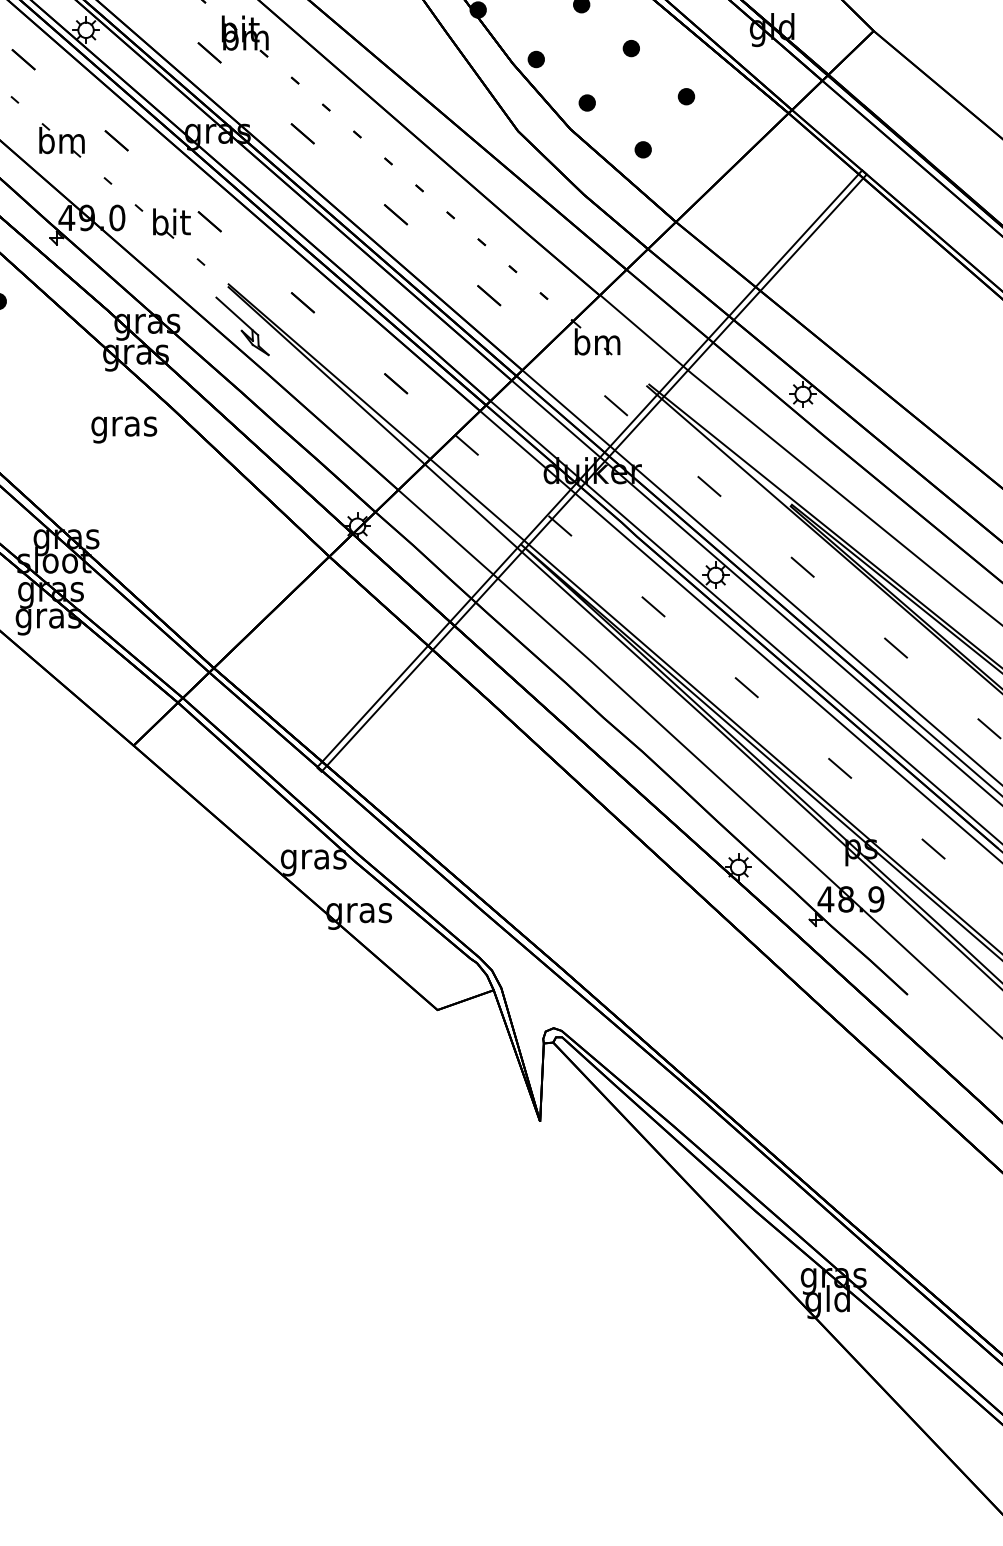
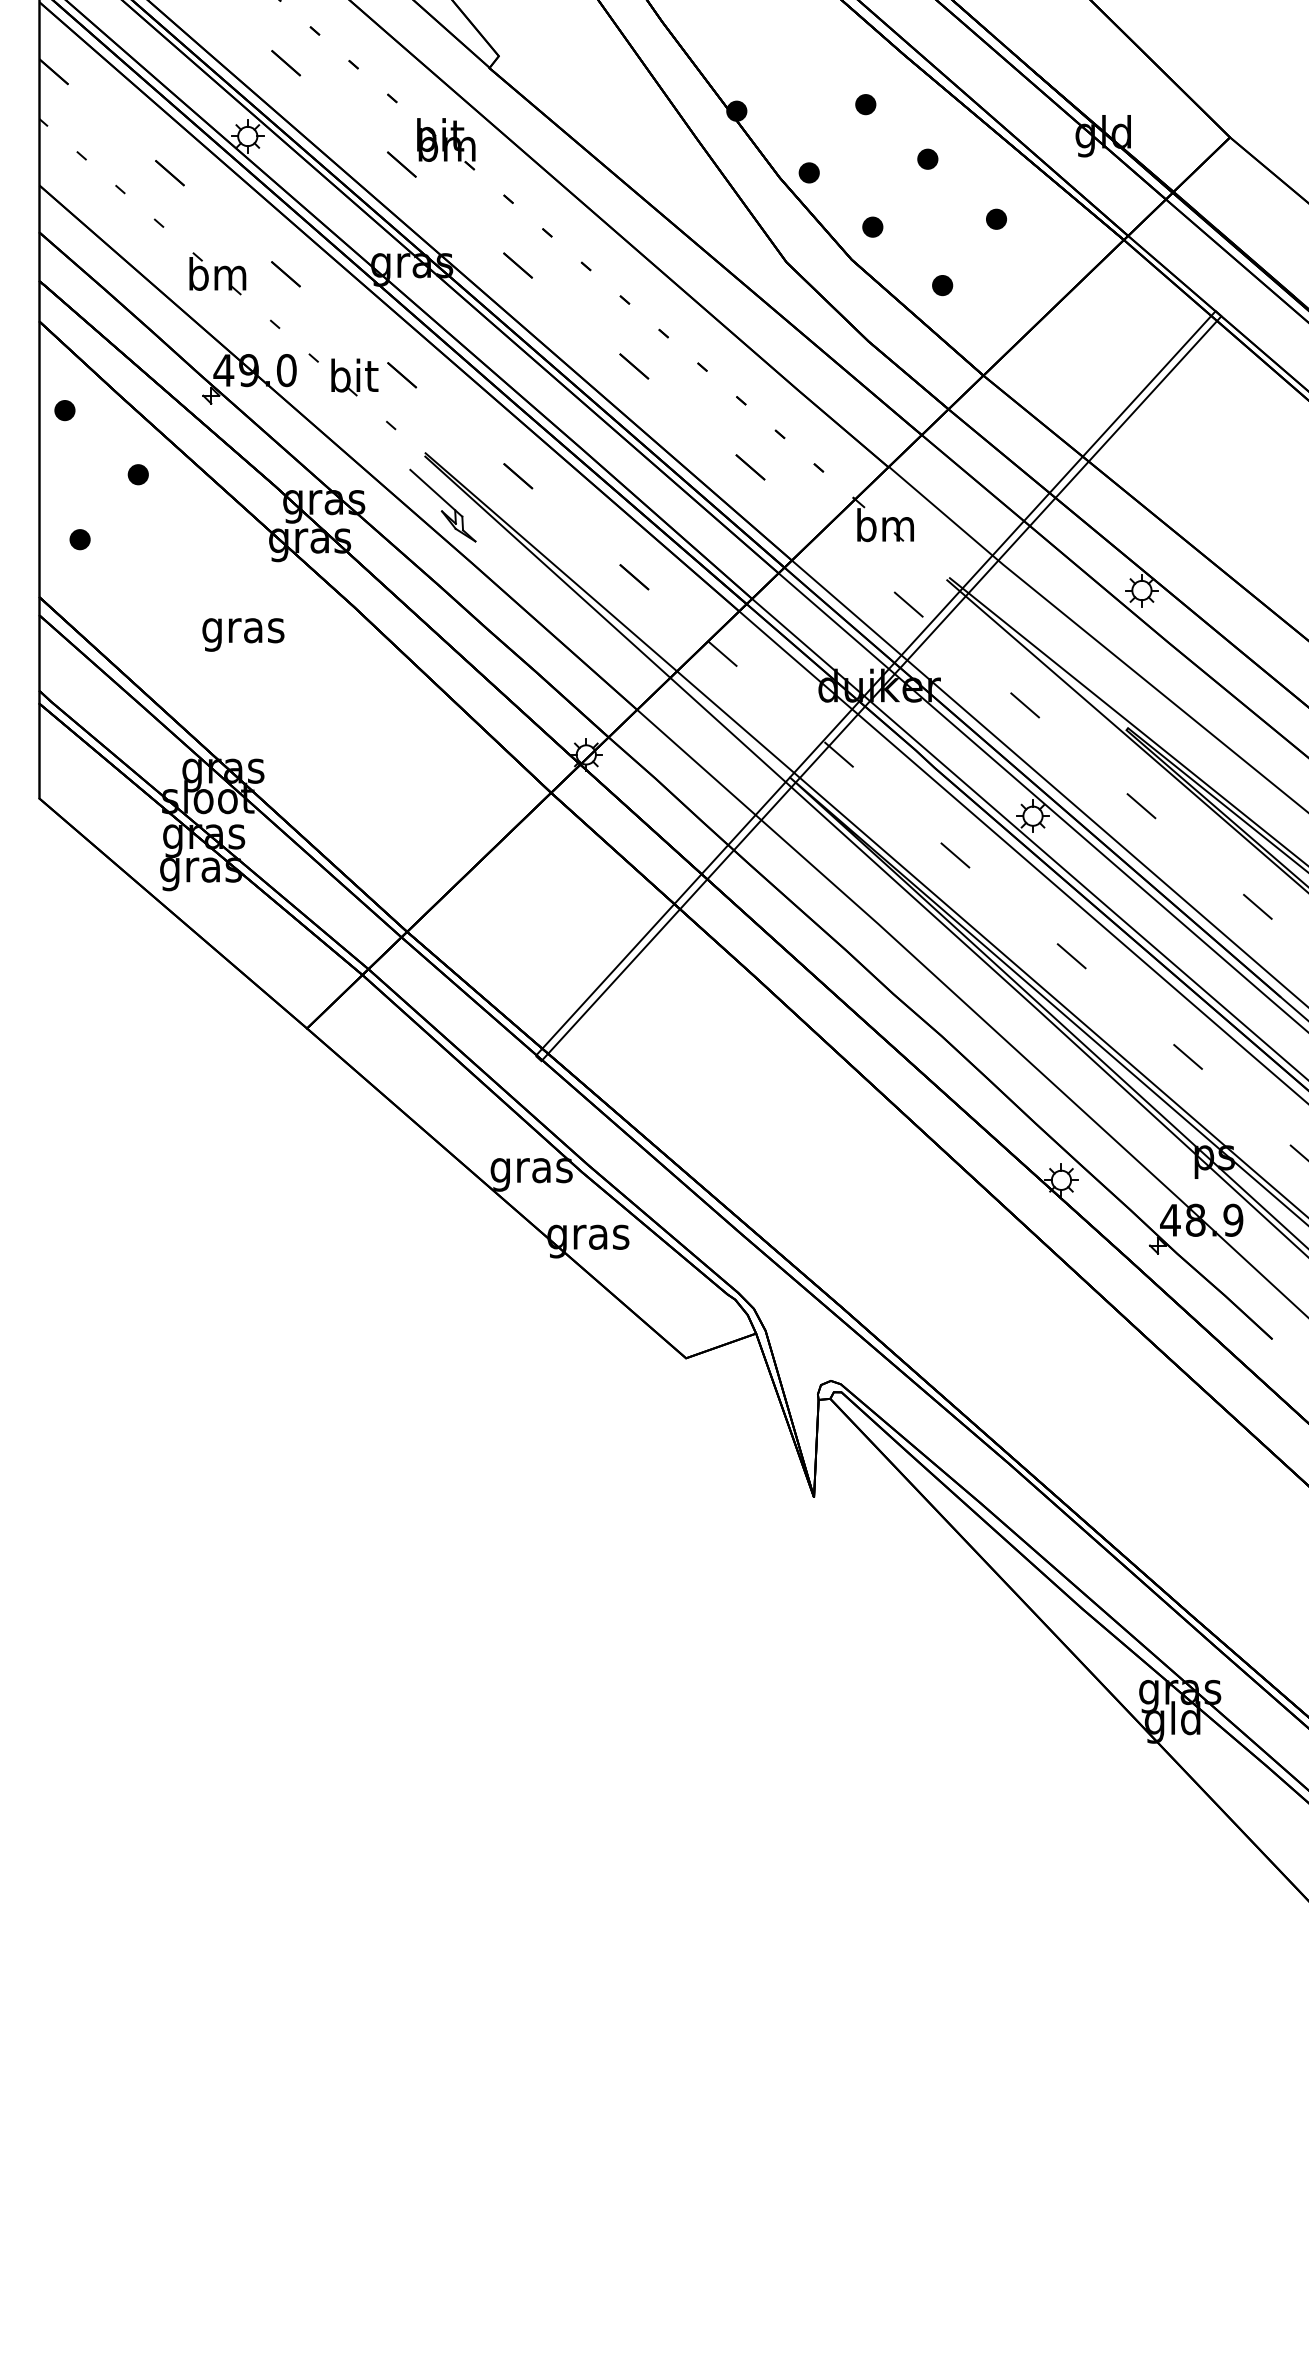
text: (124, 429) -> (243, 634), moved

